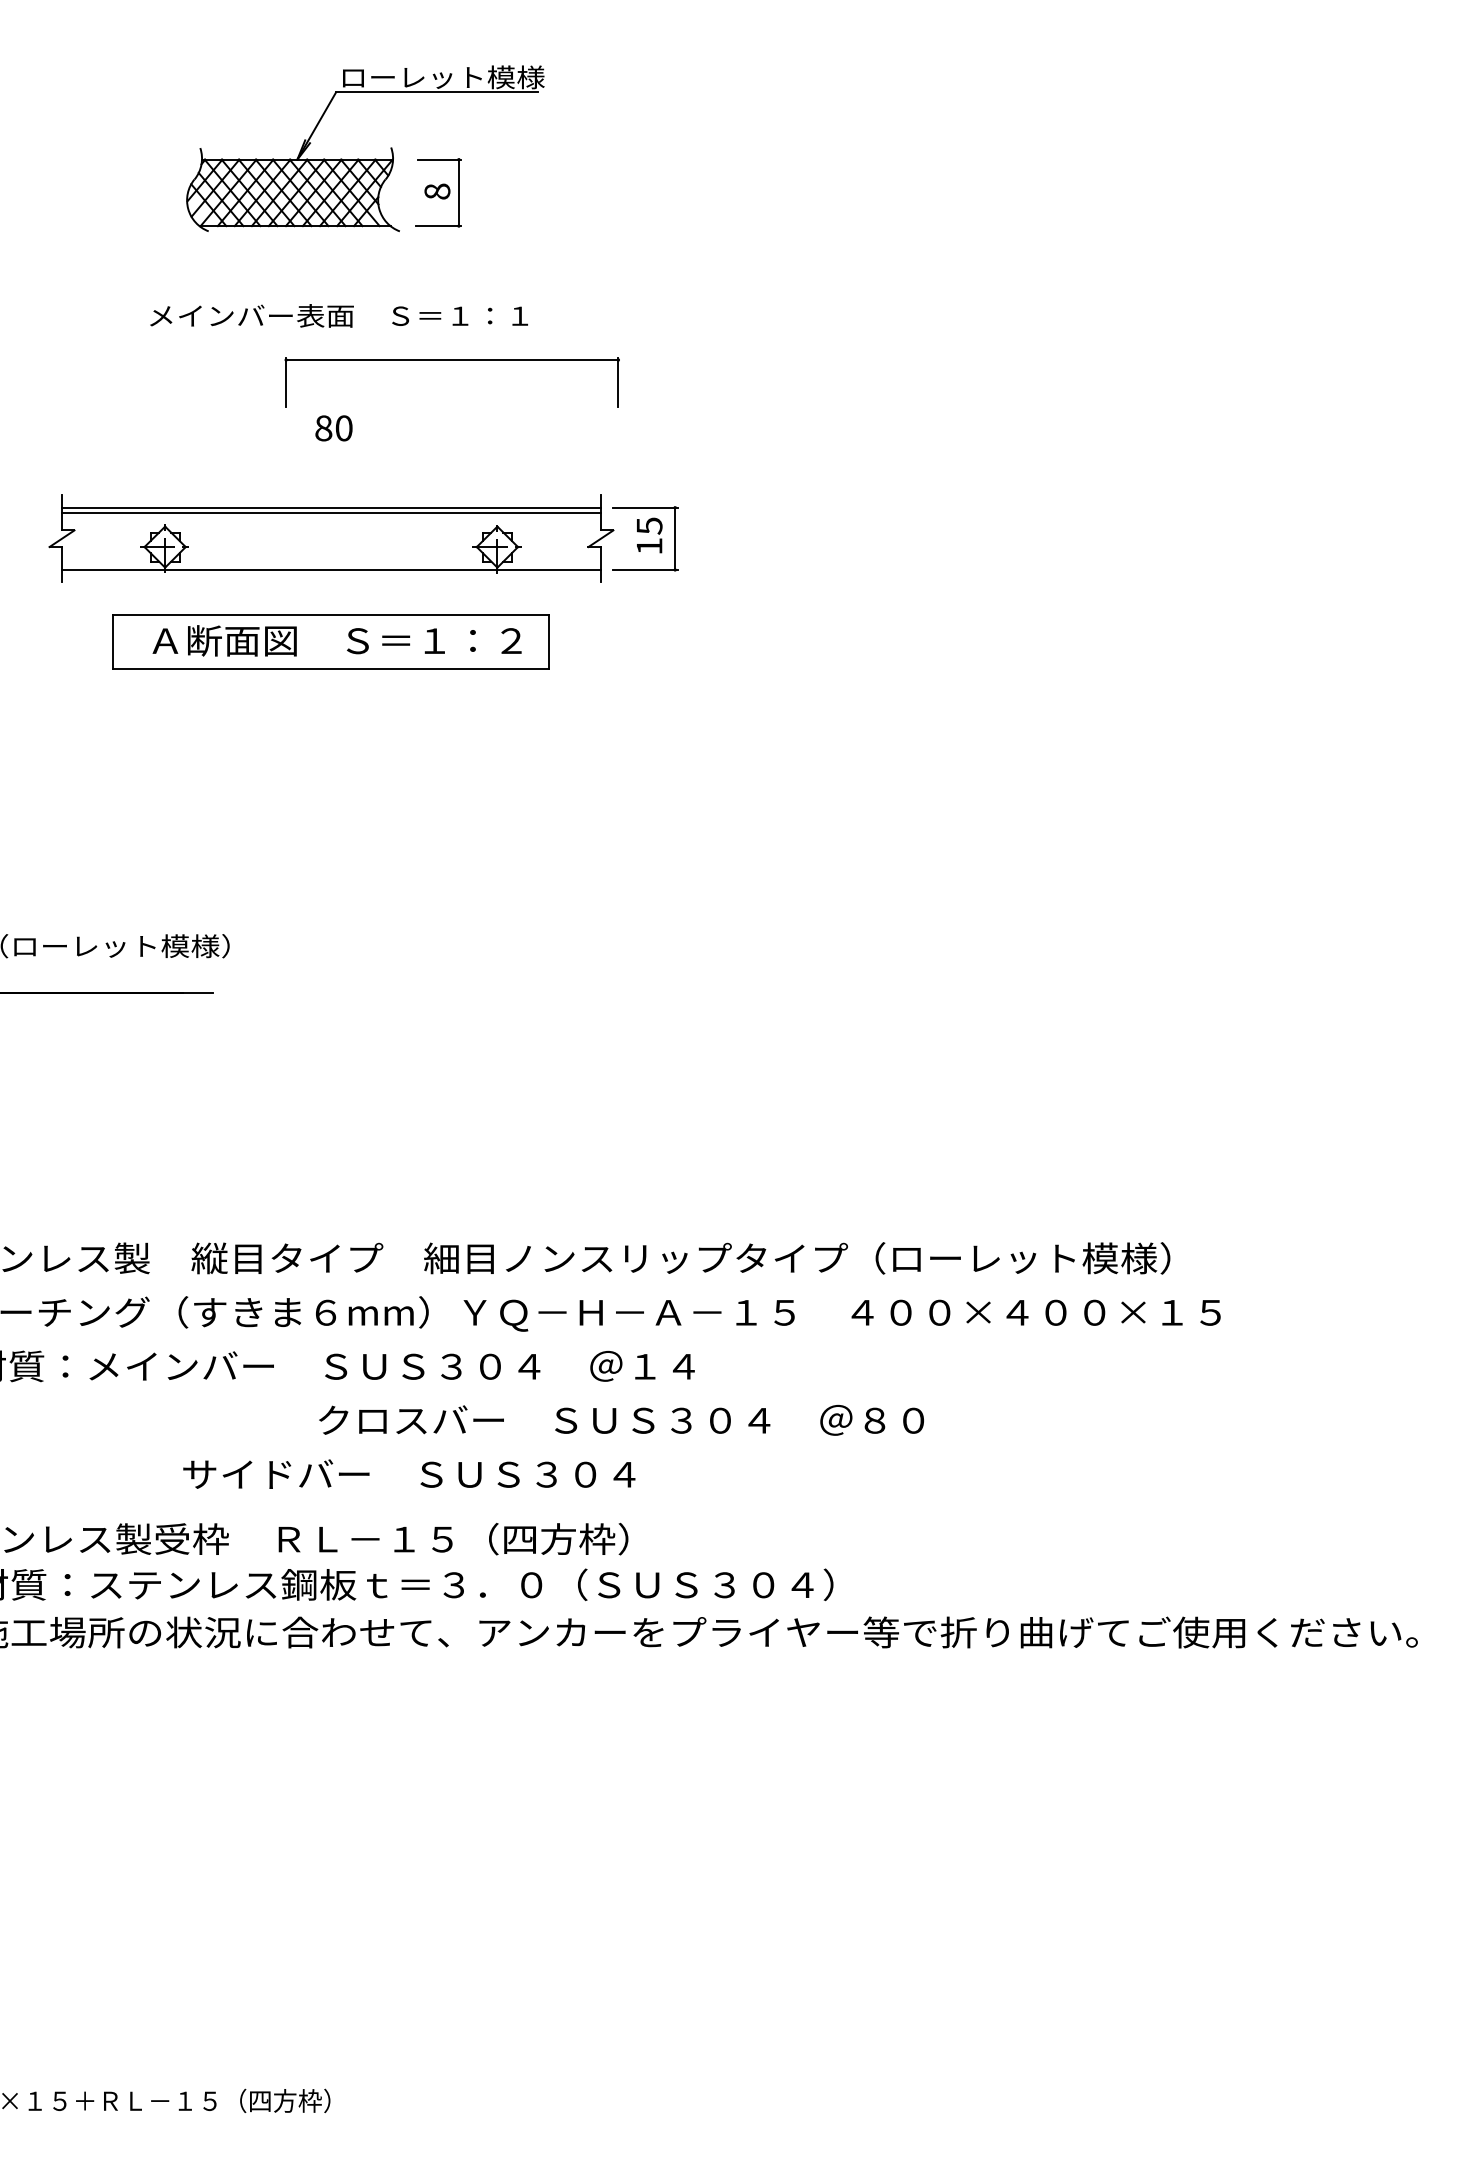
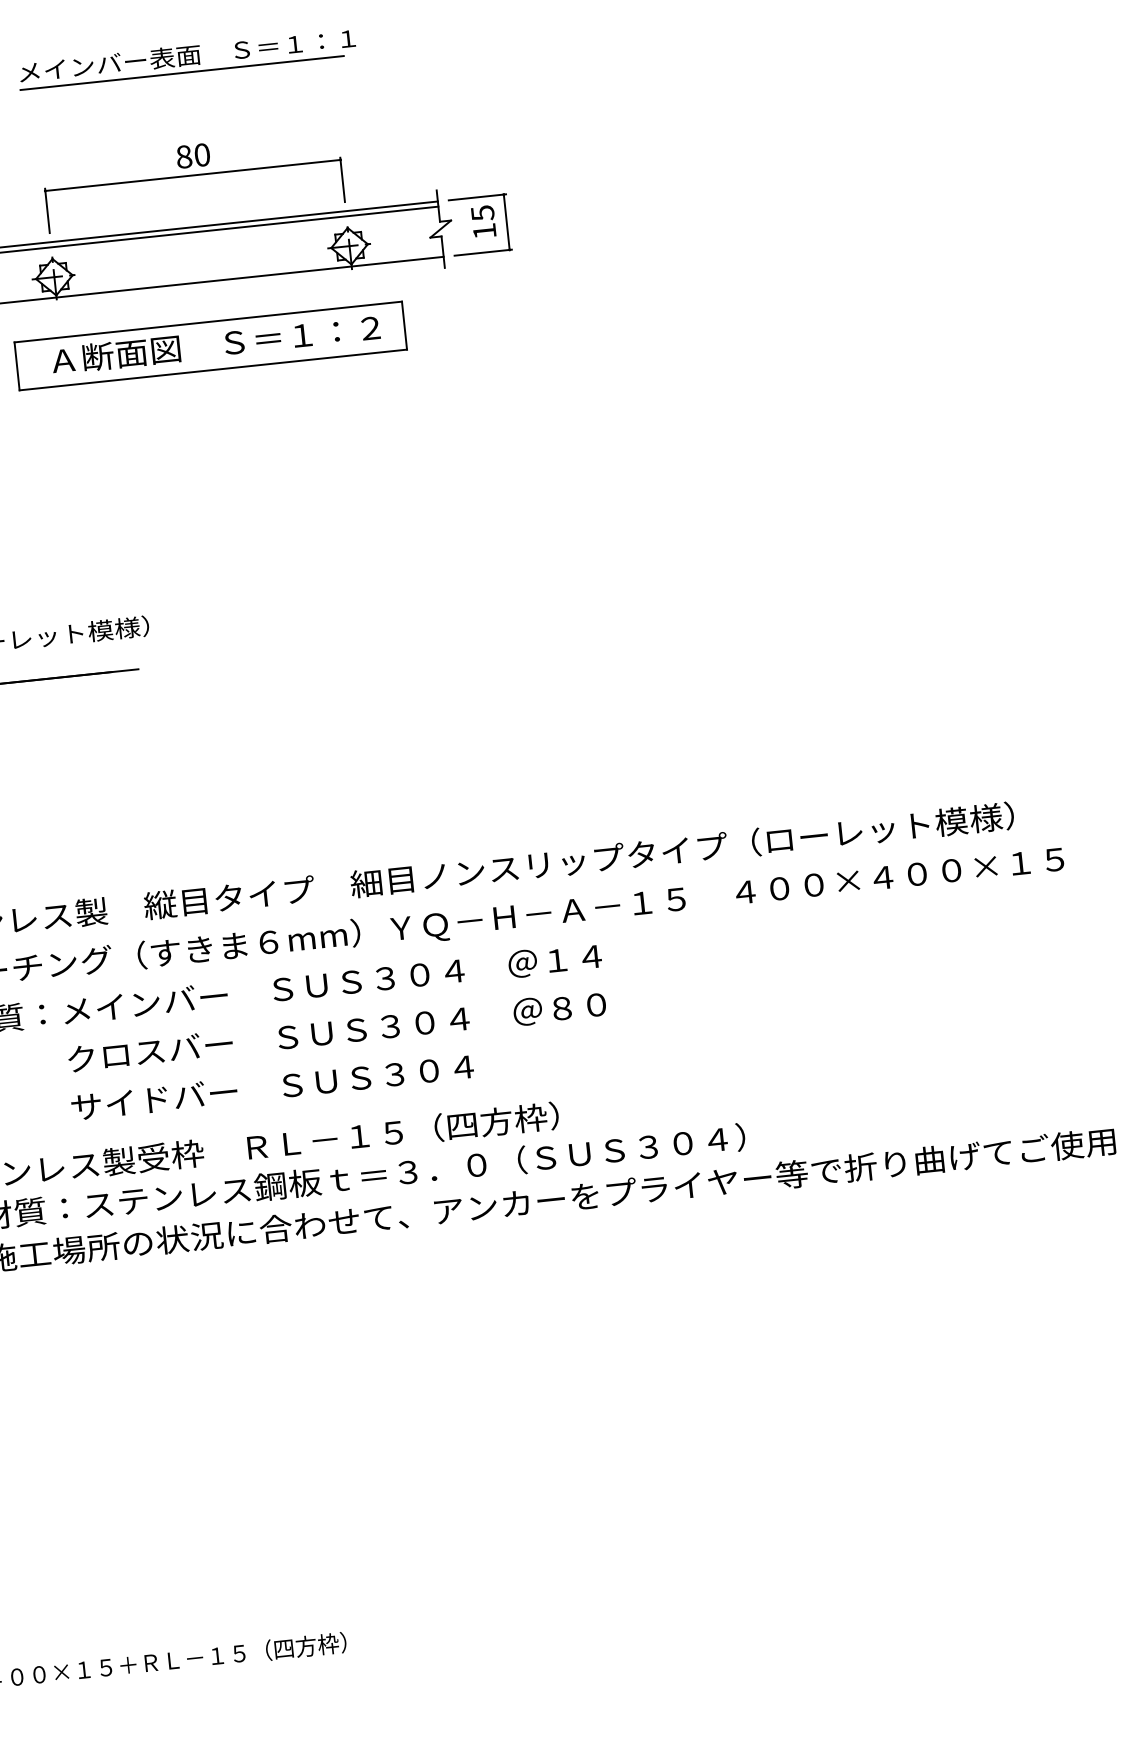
line: (331, 334) -> (182, 72), added
part: (451, 360) -> (192, 175), moved
text: (621, 1419) -> (336, 1031), moved
text: (409, 1473) -> (272, 1086), moved

